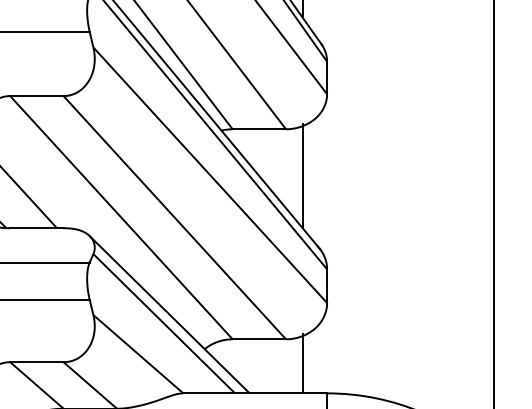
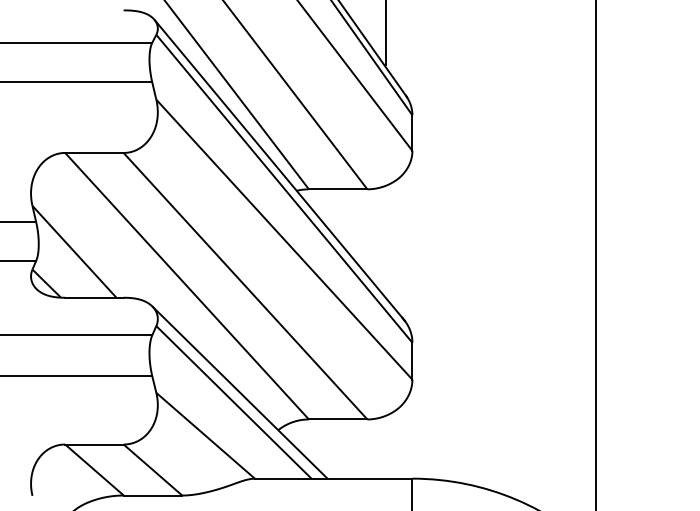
line: (302, 175) -> (385, 239), removed
line: (302, 363) -> (385, 445), removed

